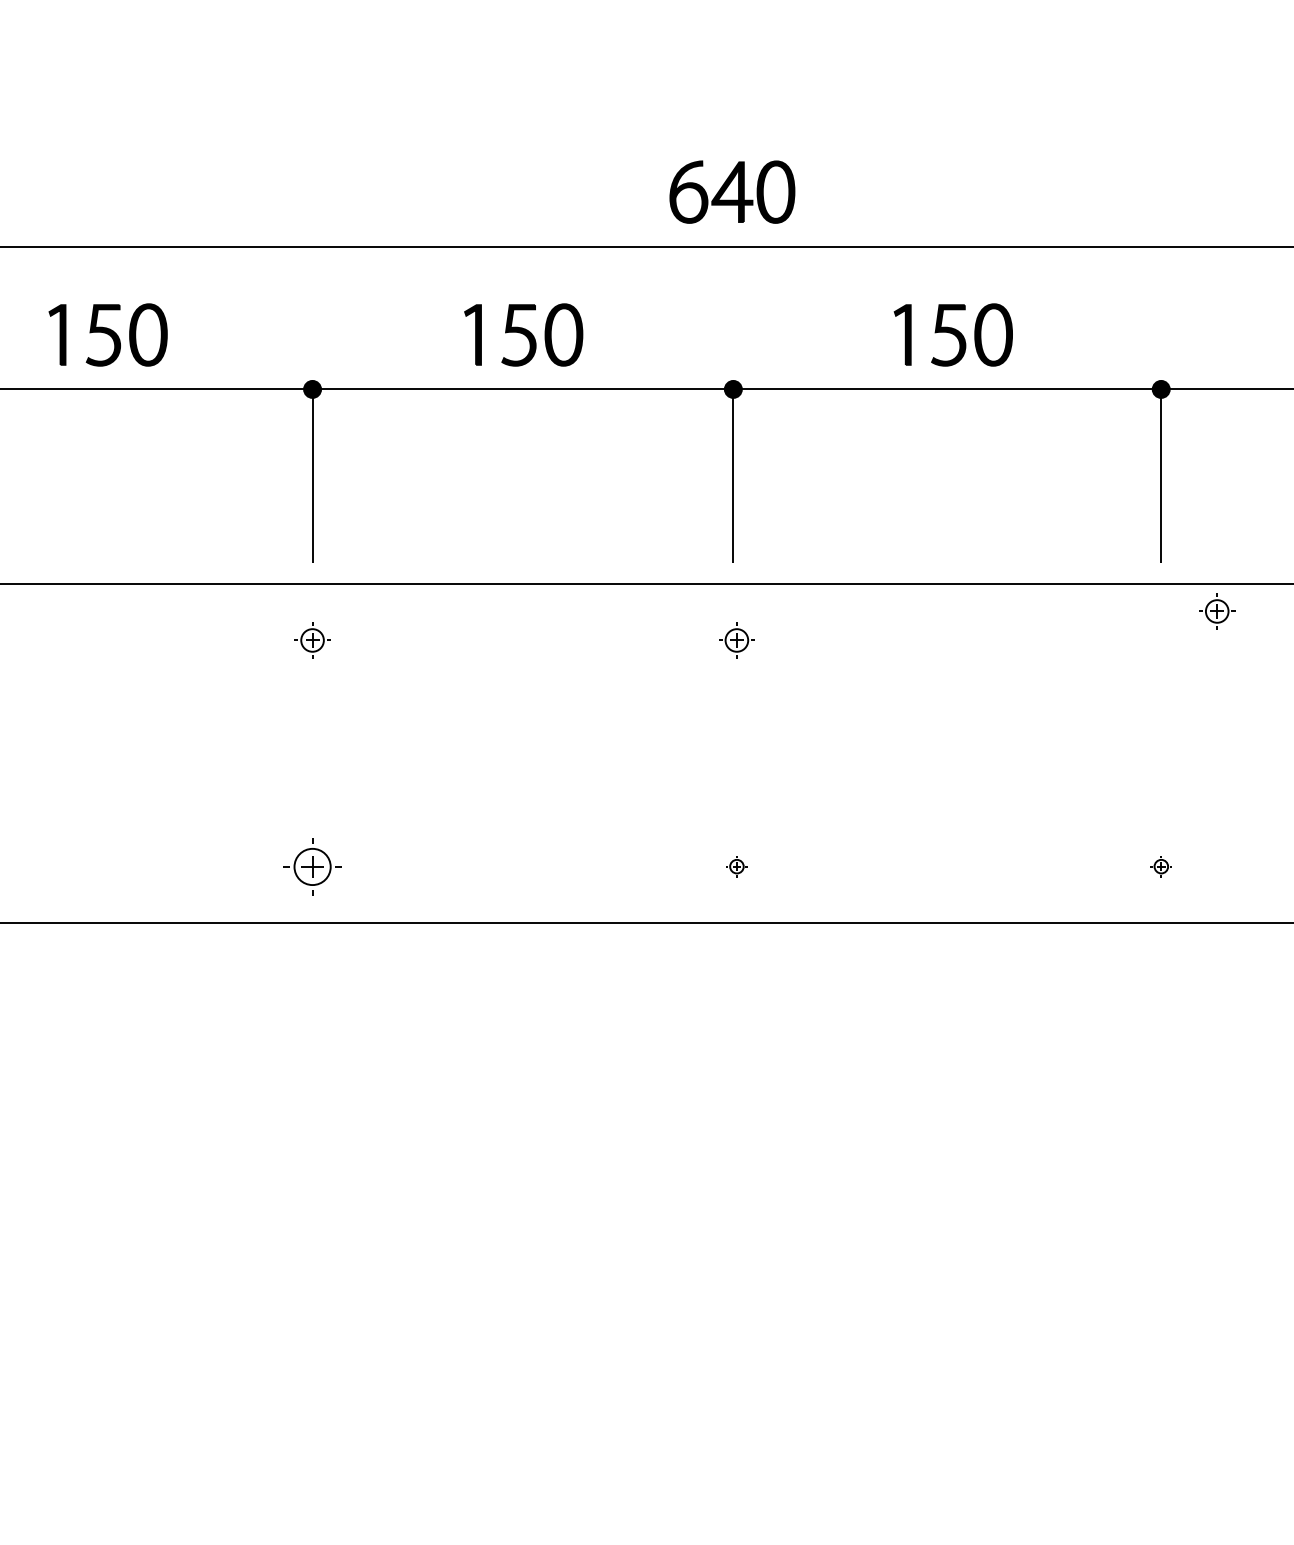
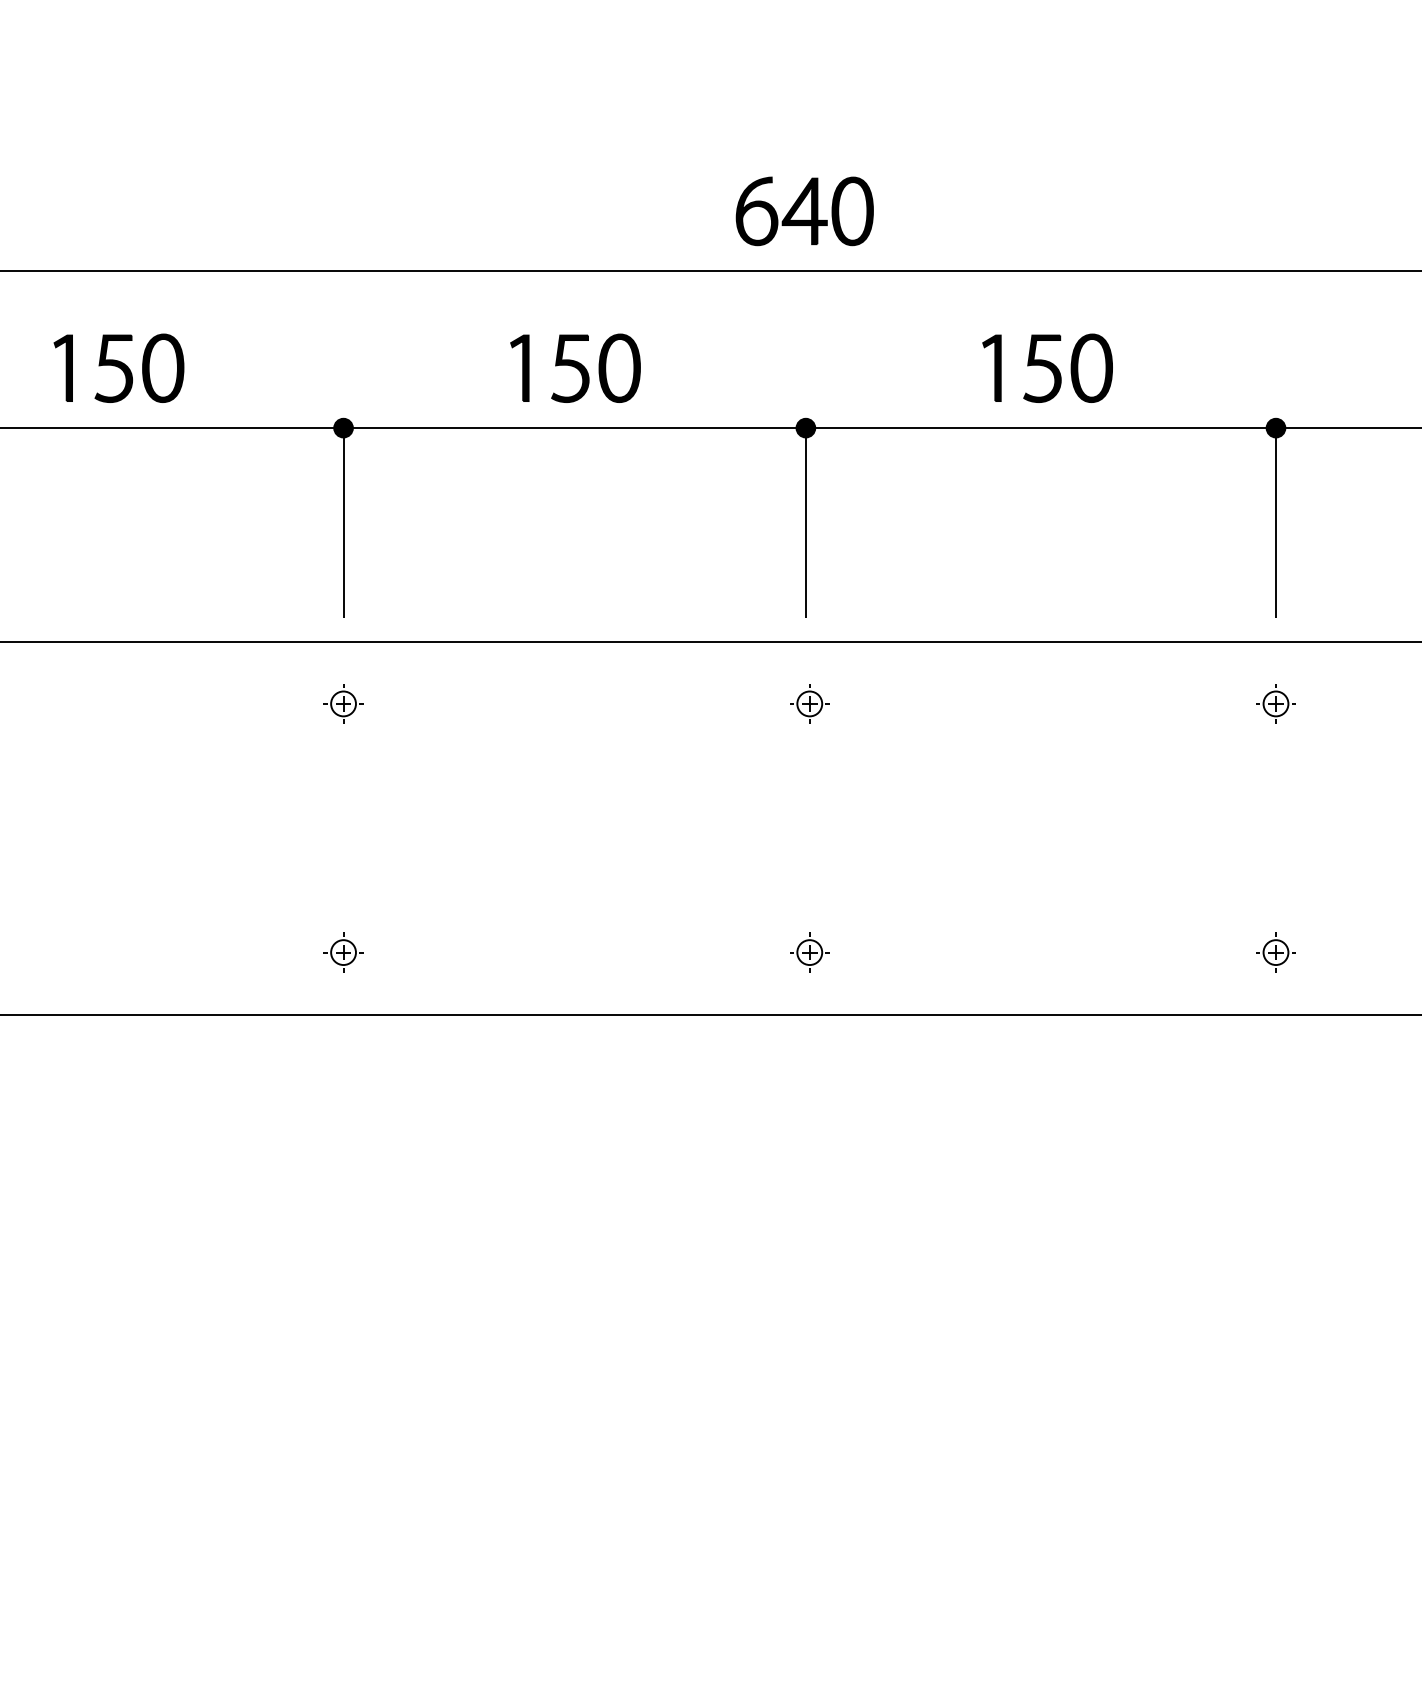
part: (1217, 611) -> (1276, 703), moved
part: (312, 866) -> (343, 952), size x0.62
part: (736, 866) -> (809, 952), size x1.67
part: (1161, 866) -> (1276, 952), size x1.67

